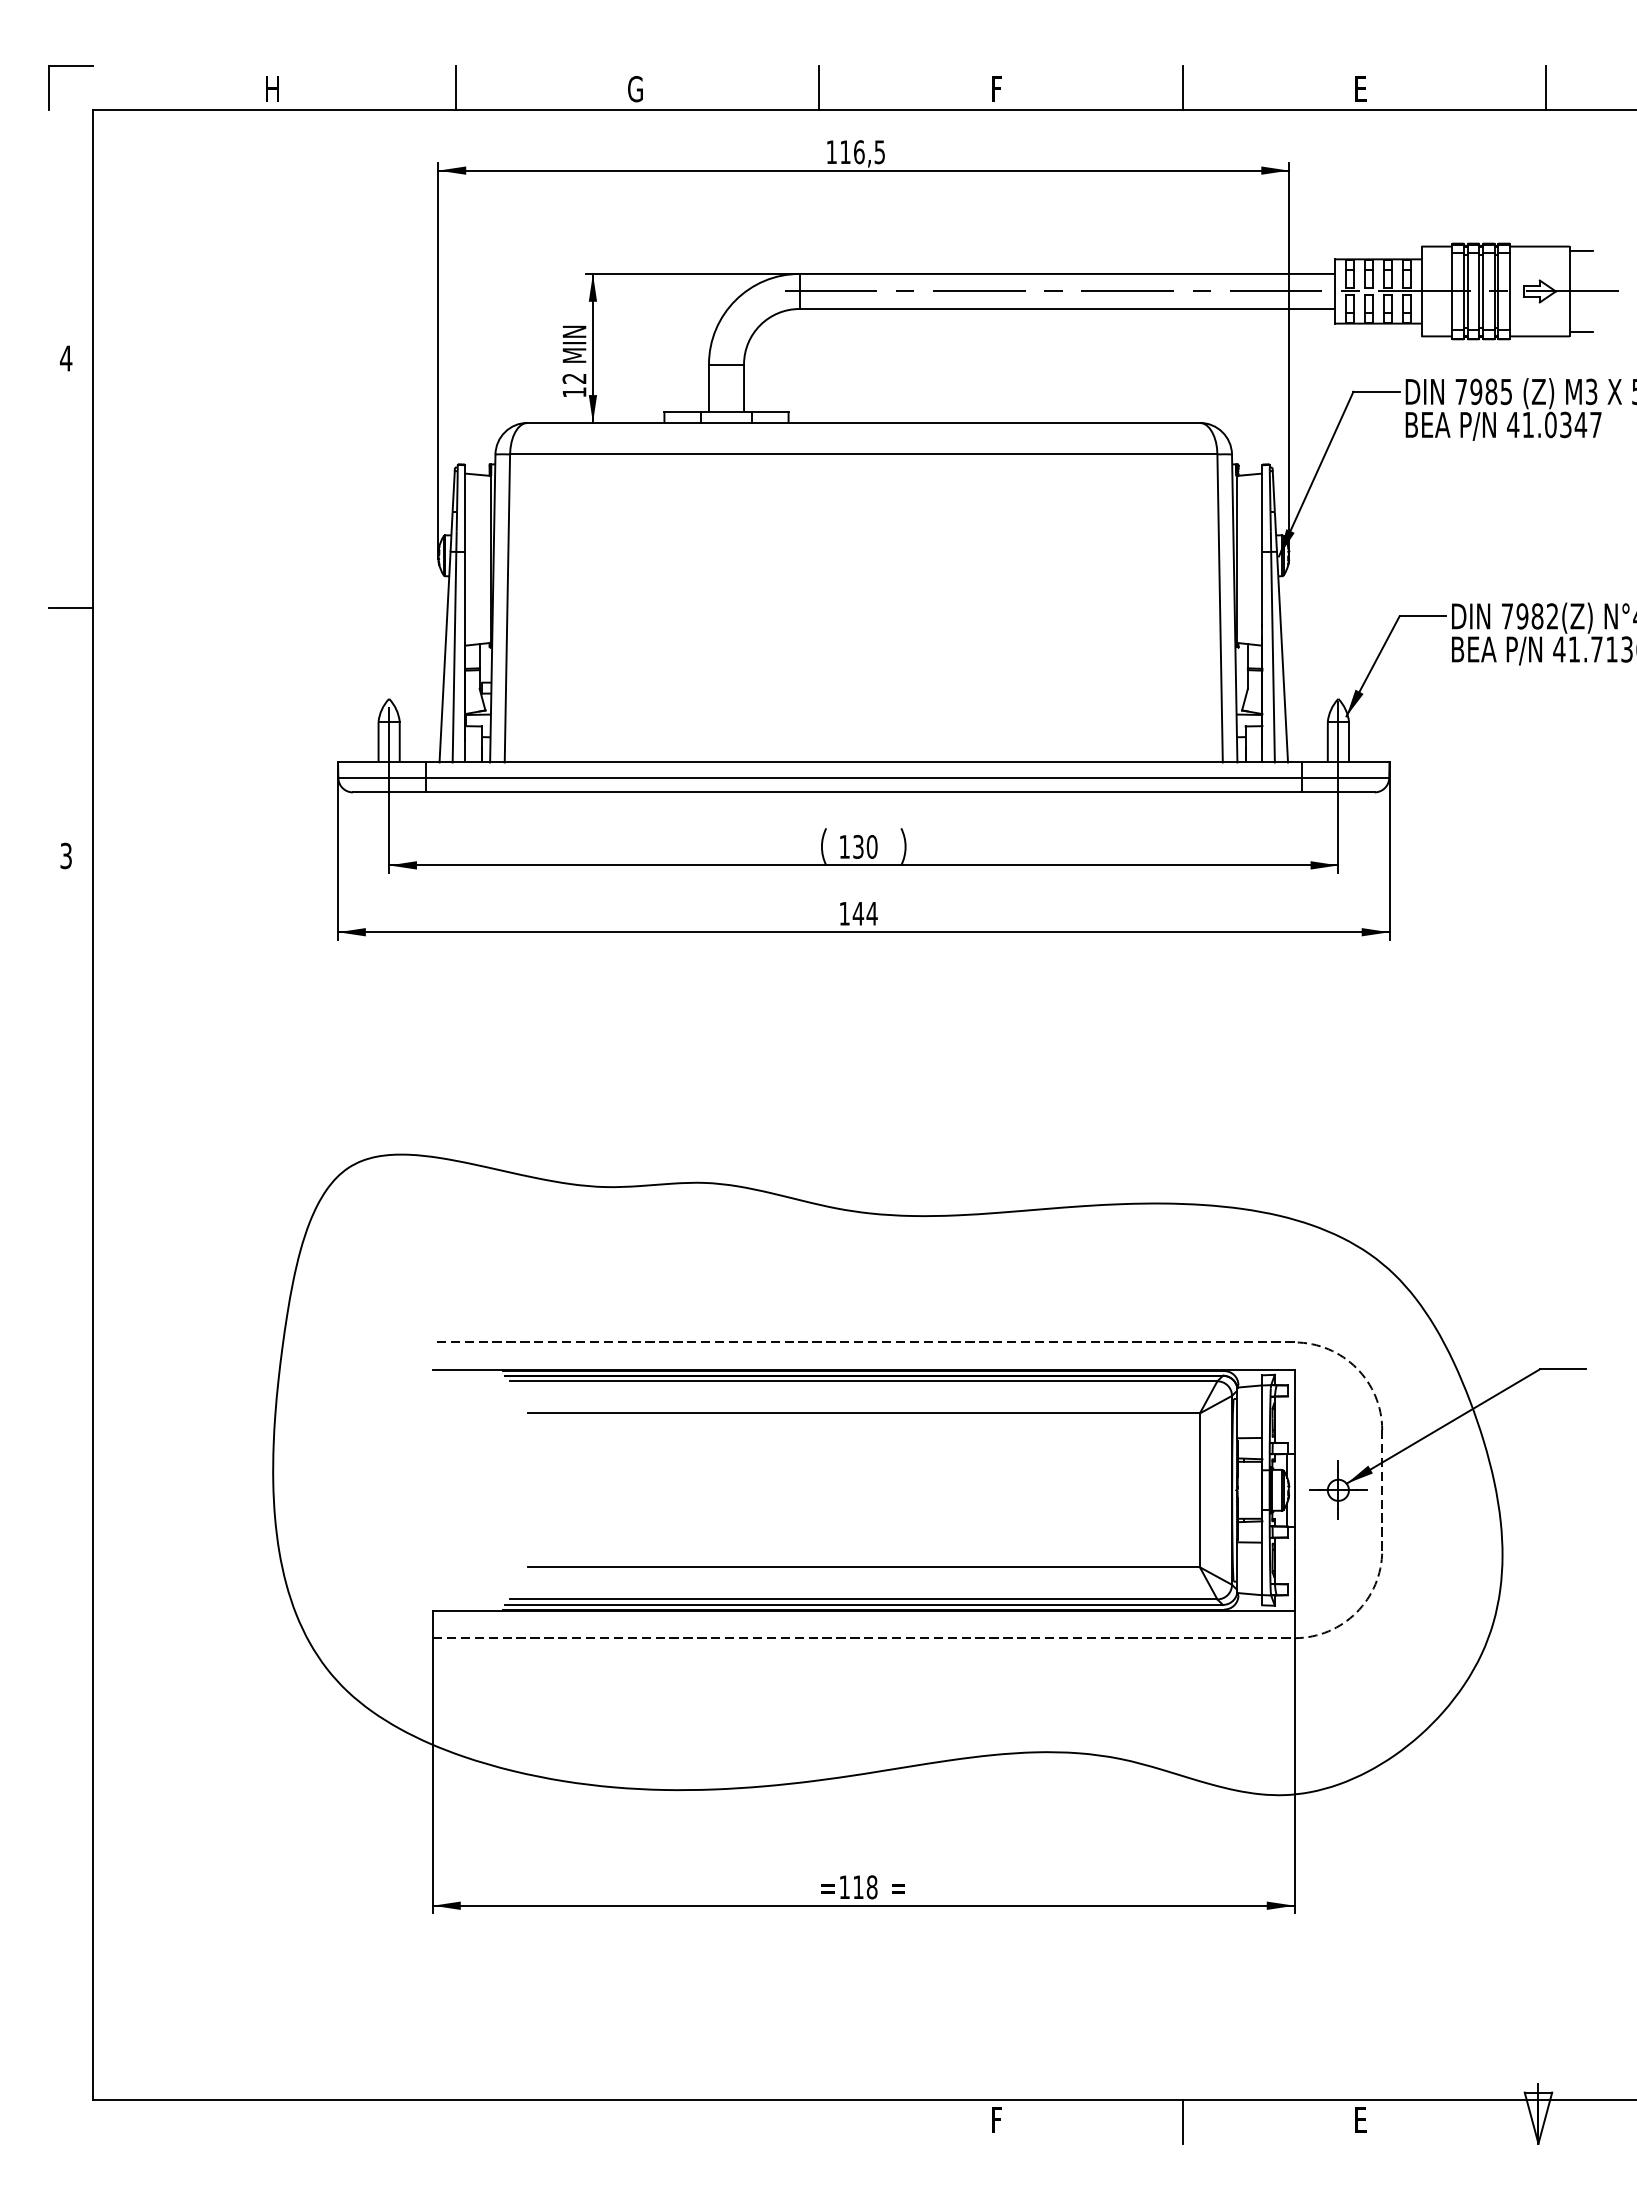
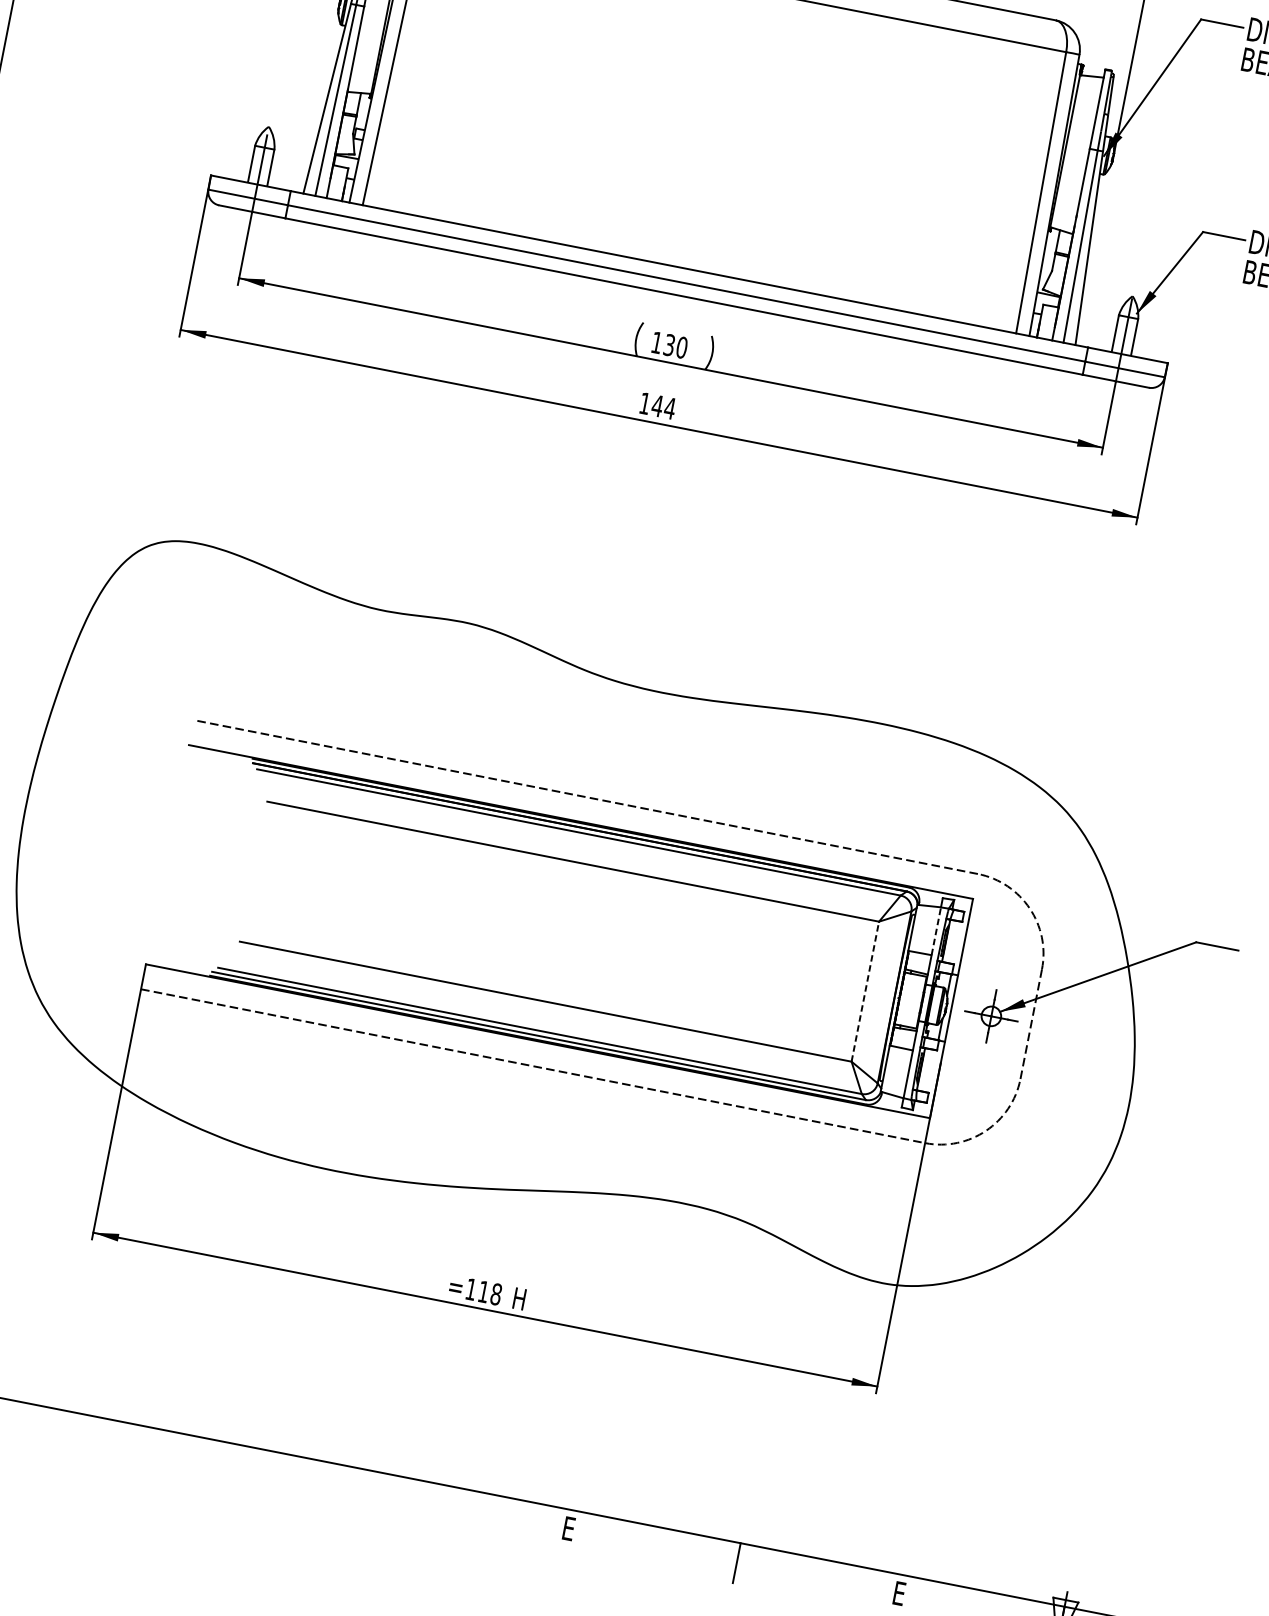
line: (1262, 1411) -> (936, 931), solid -> dashed
line: (1199, 1490) -> (864, 991), solid -> dashed
text: (898, 1887) -> (520, 1299), = -> H
text: (998, 2119) -> (569, 1528), F -> E

